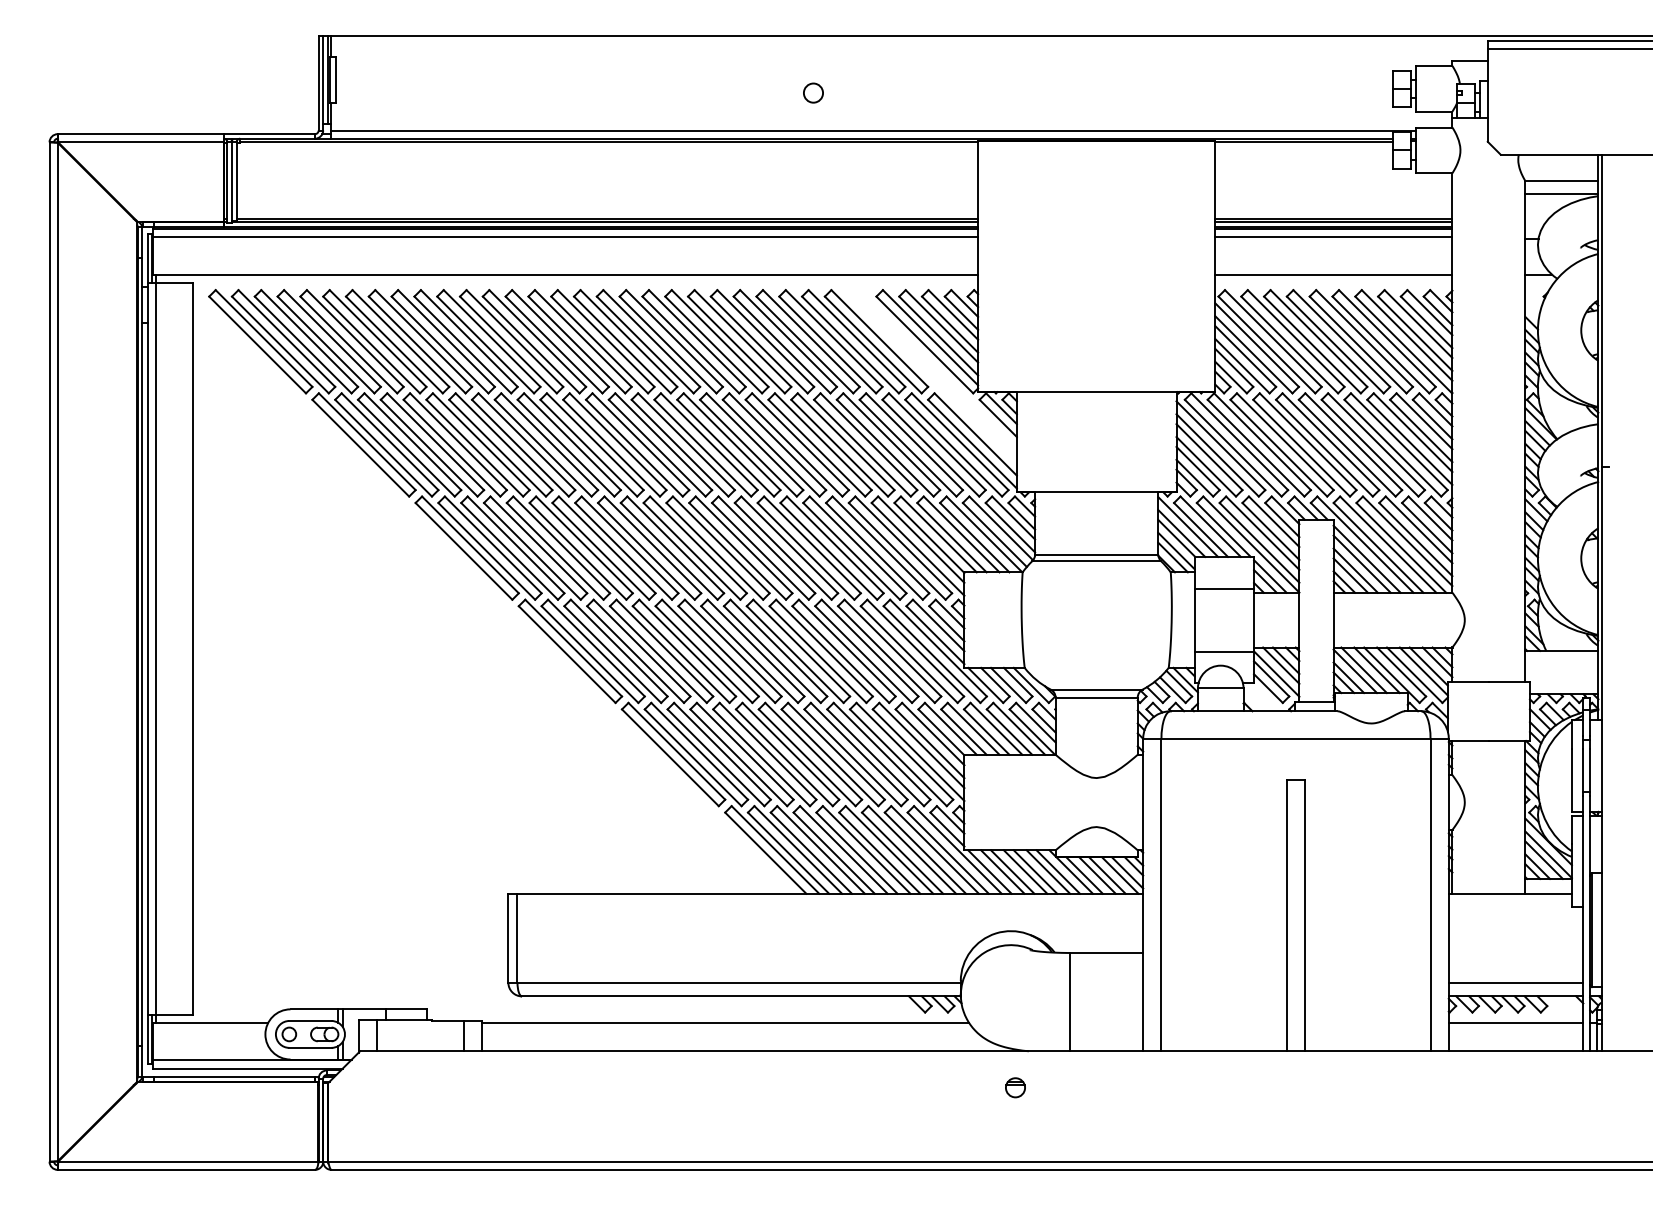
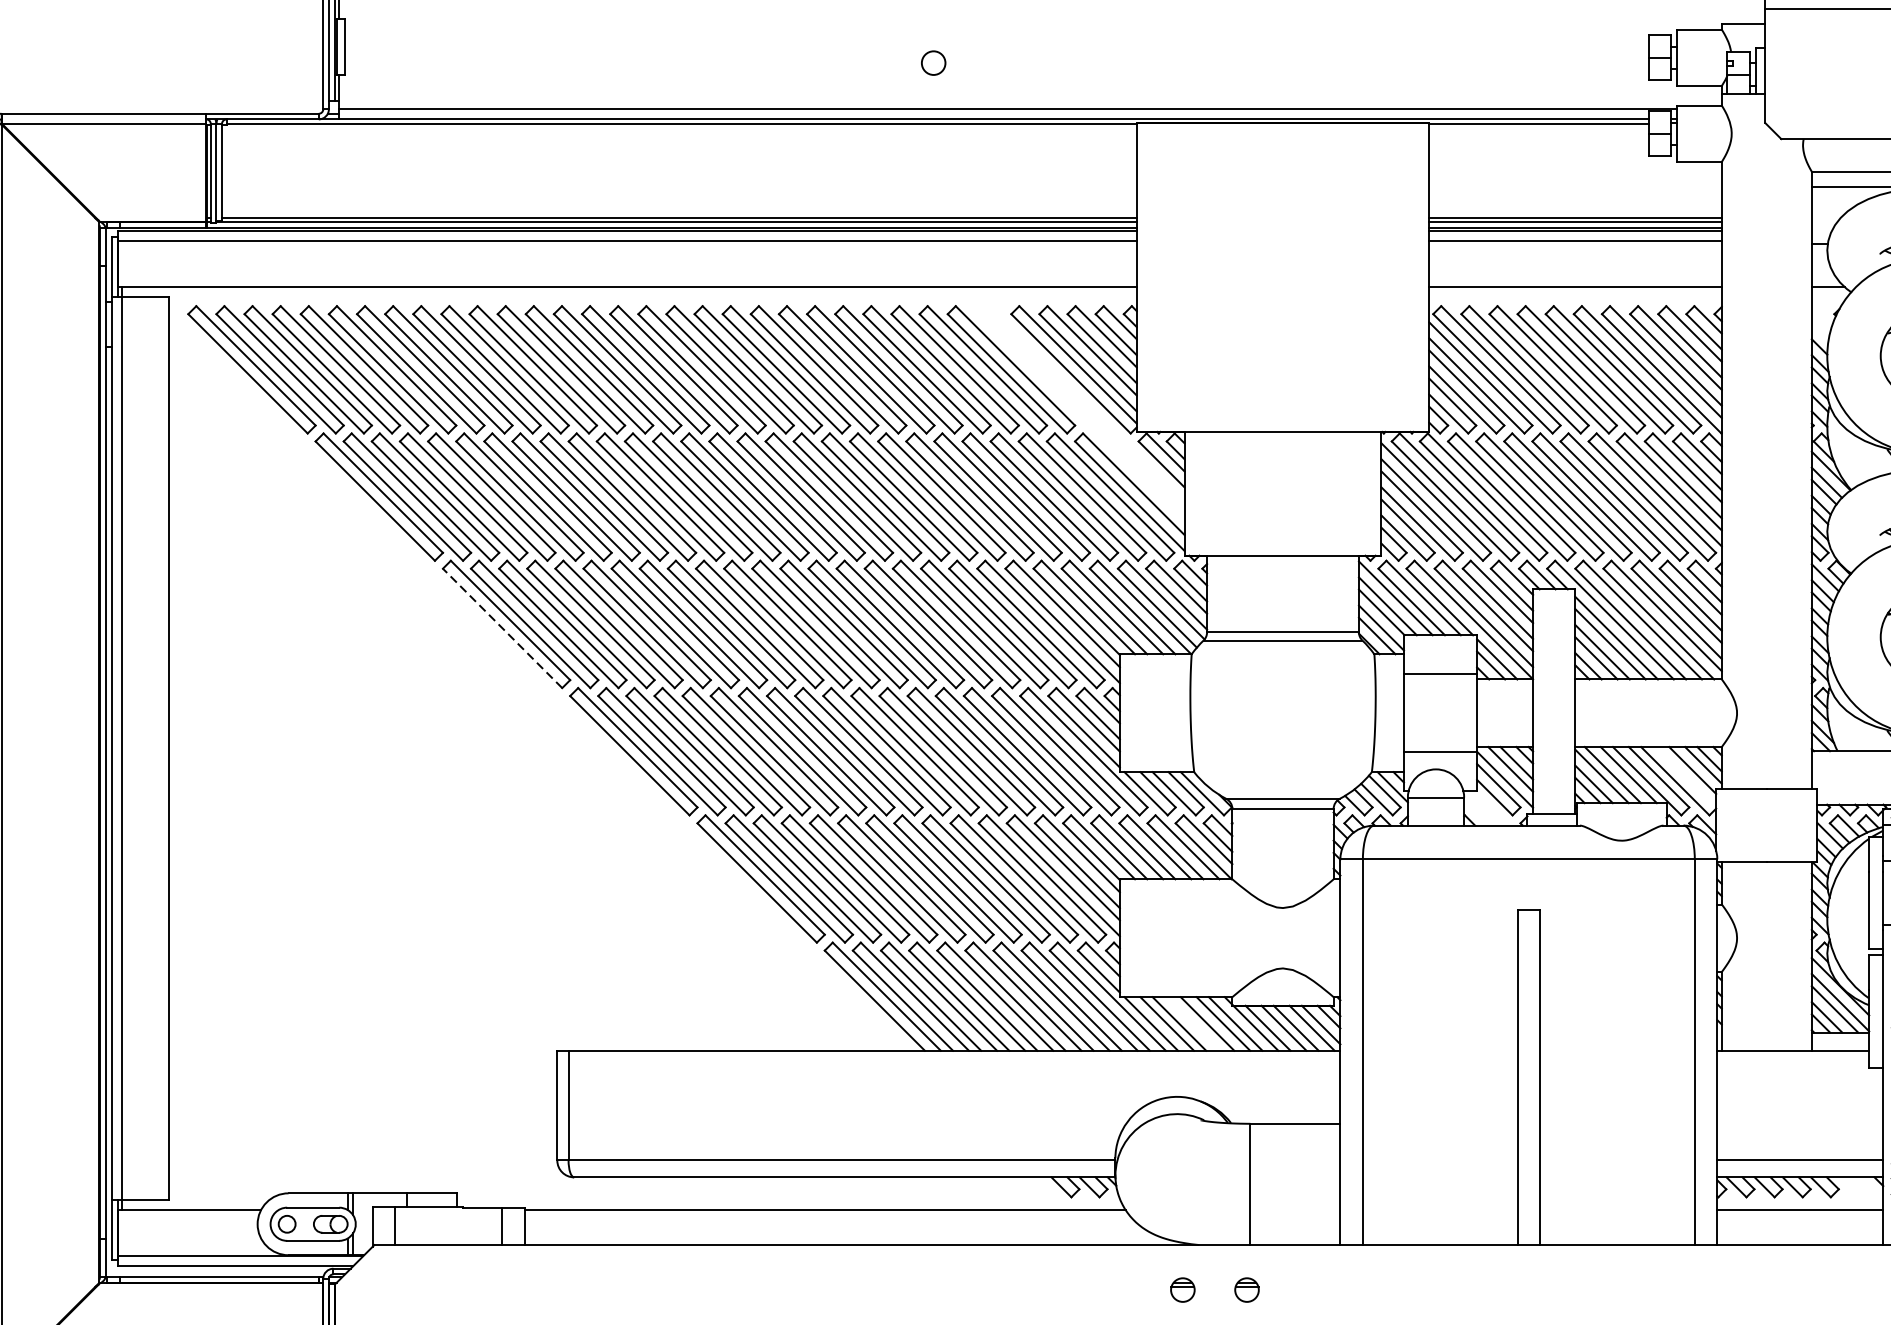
line: (463, 551) -> (501, 628), solid -> dashed
line: (1423, 671) -> (1686, 776), removed
line: (1025, 871) -> (1195, 1023), removed
part: (1067, 1087) -> (1247, 1289), added

